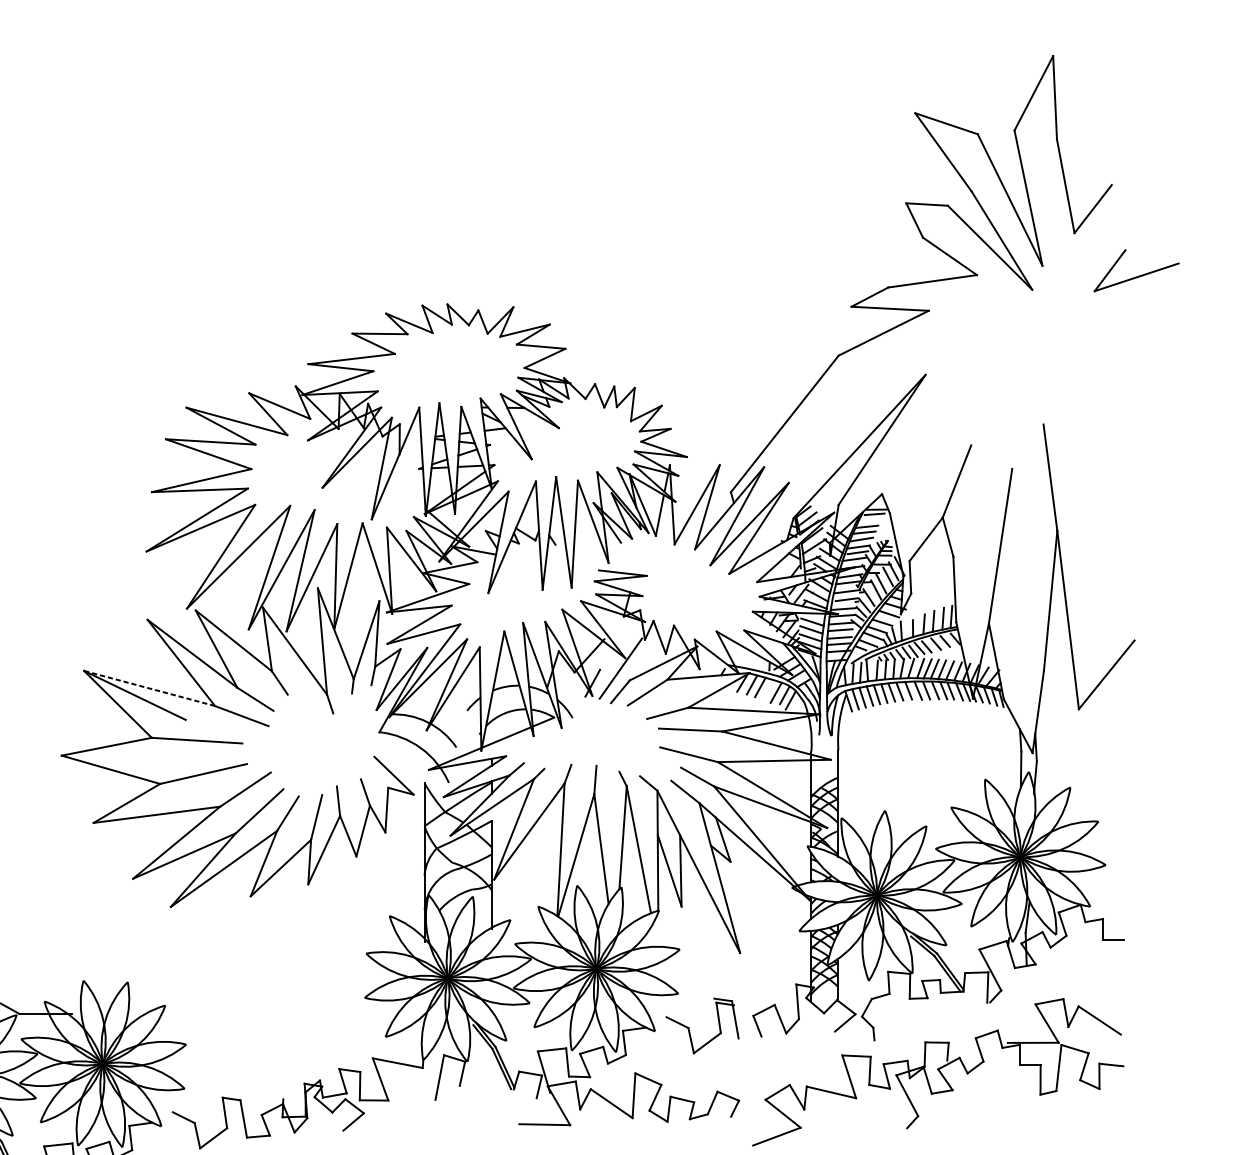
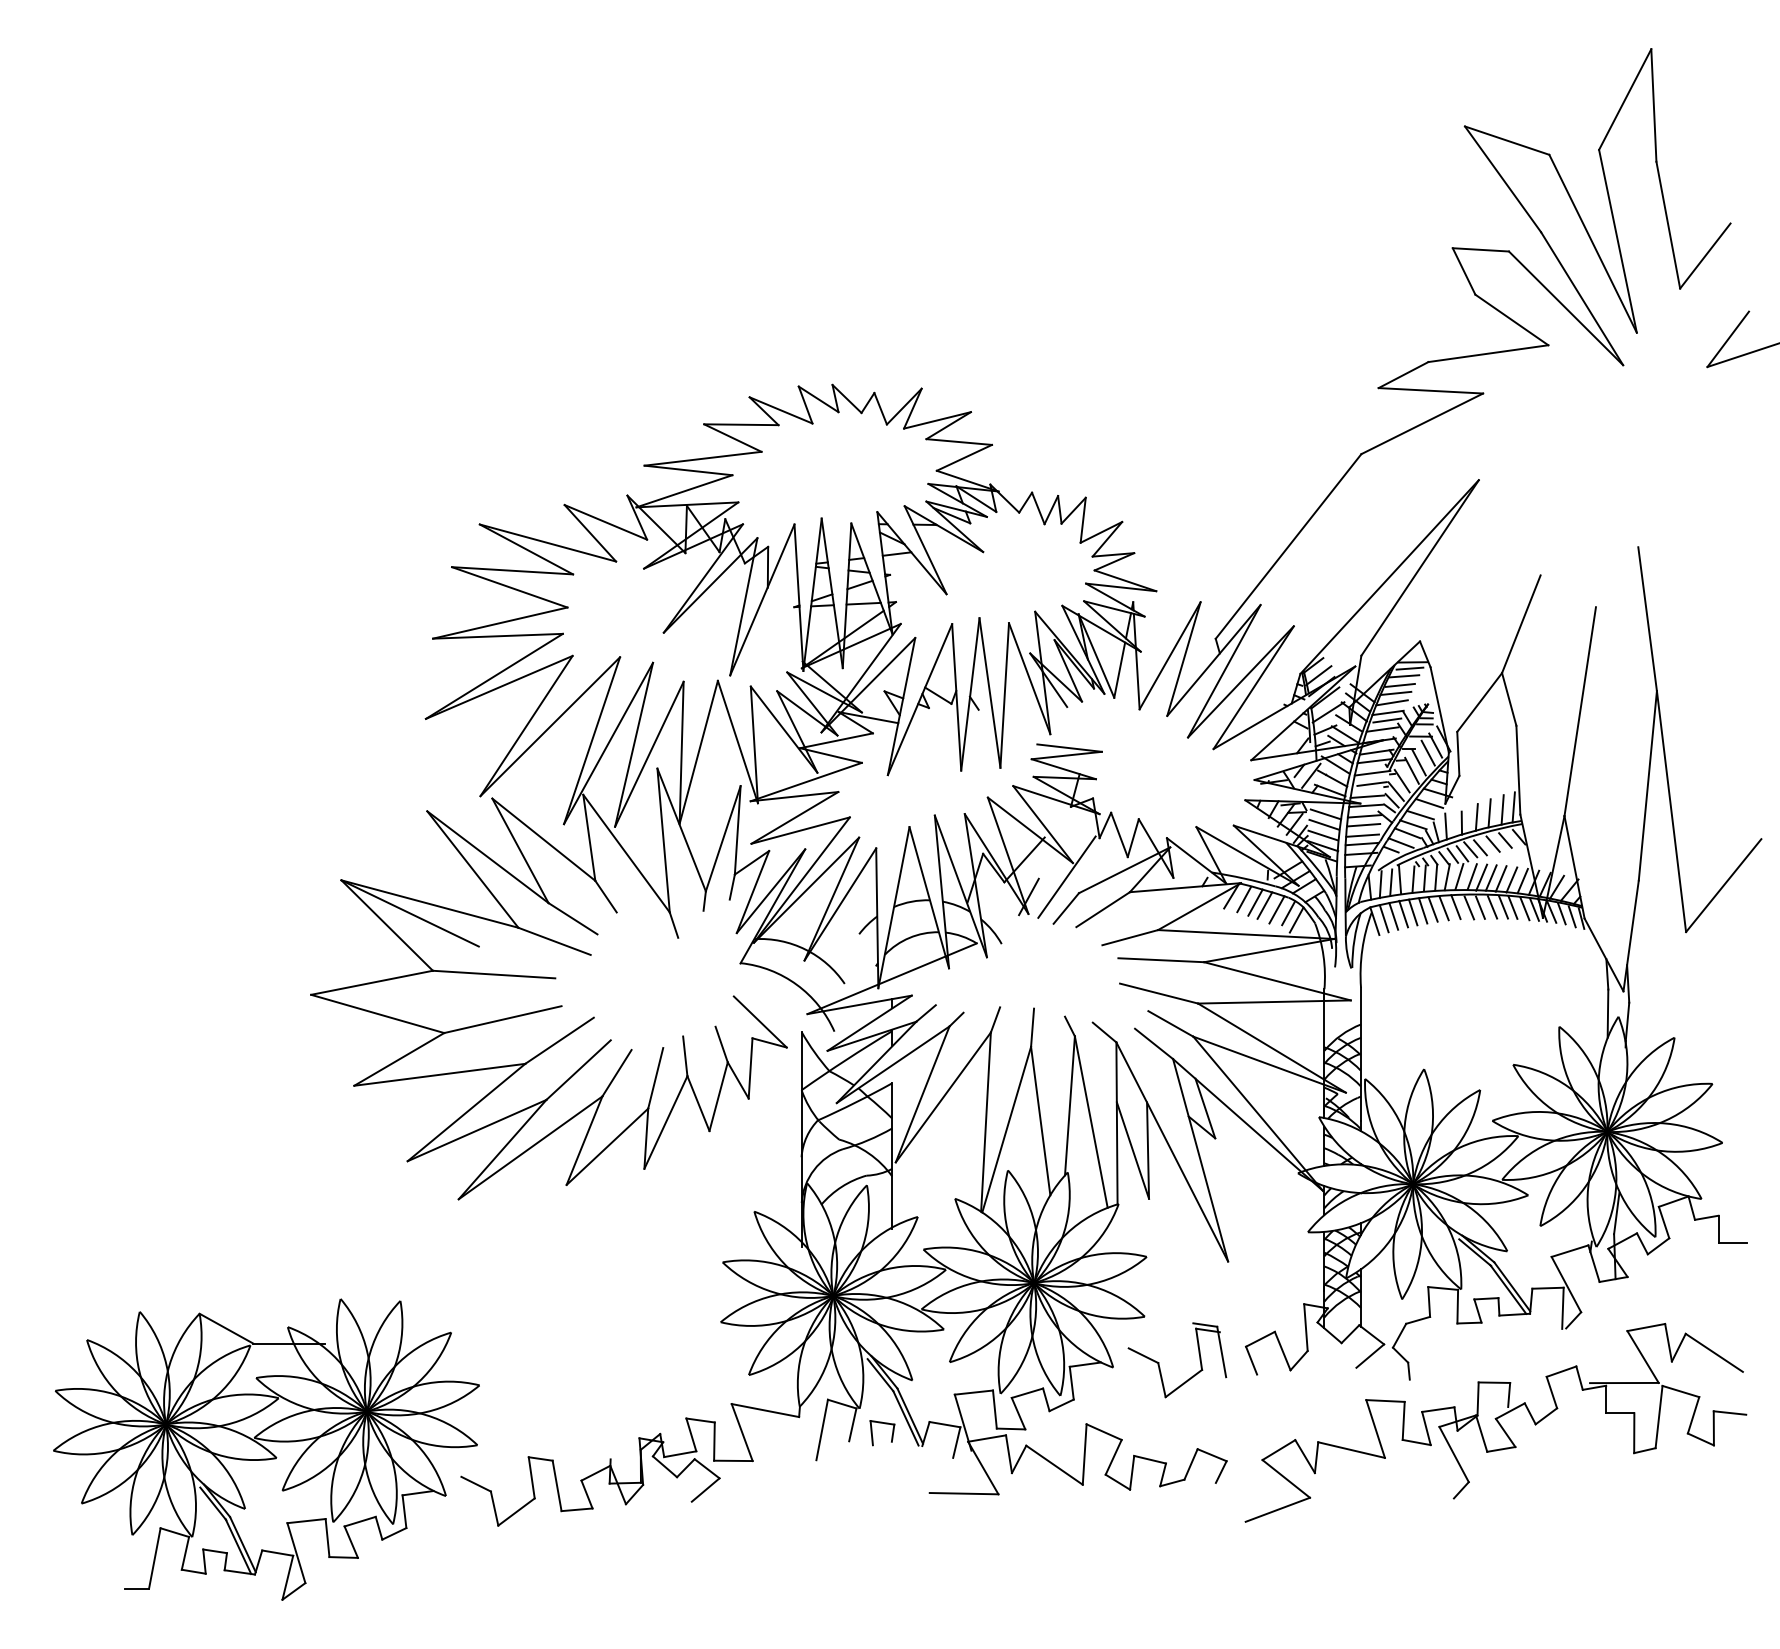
line: (870, 520) -> (1404, 676), added
line: (149, 688) -> (429, 904), dashed -> solid
line: (767, 689) -> (1264, 905), added
part: (491, 1081) -> (891, 1435), added

